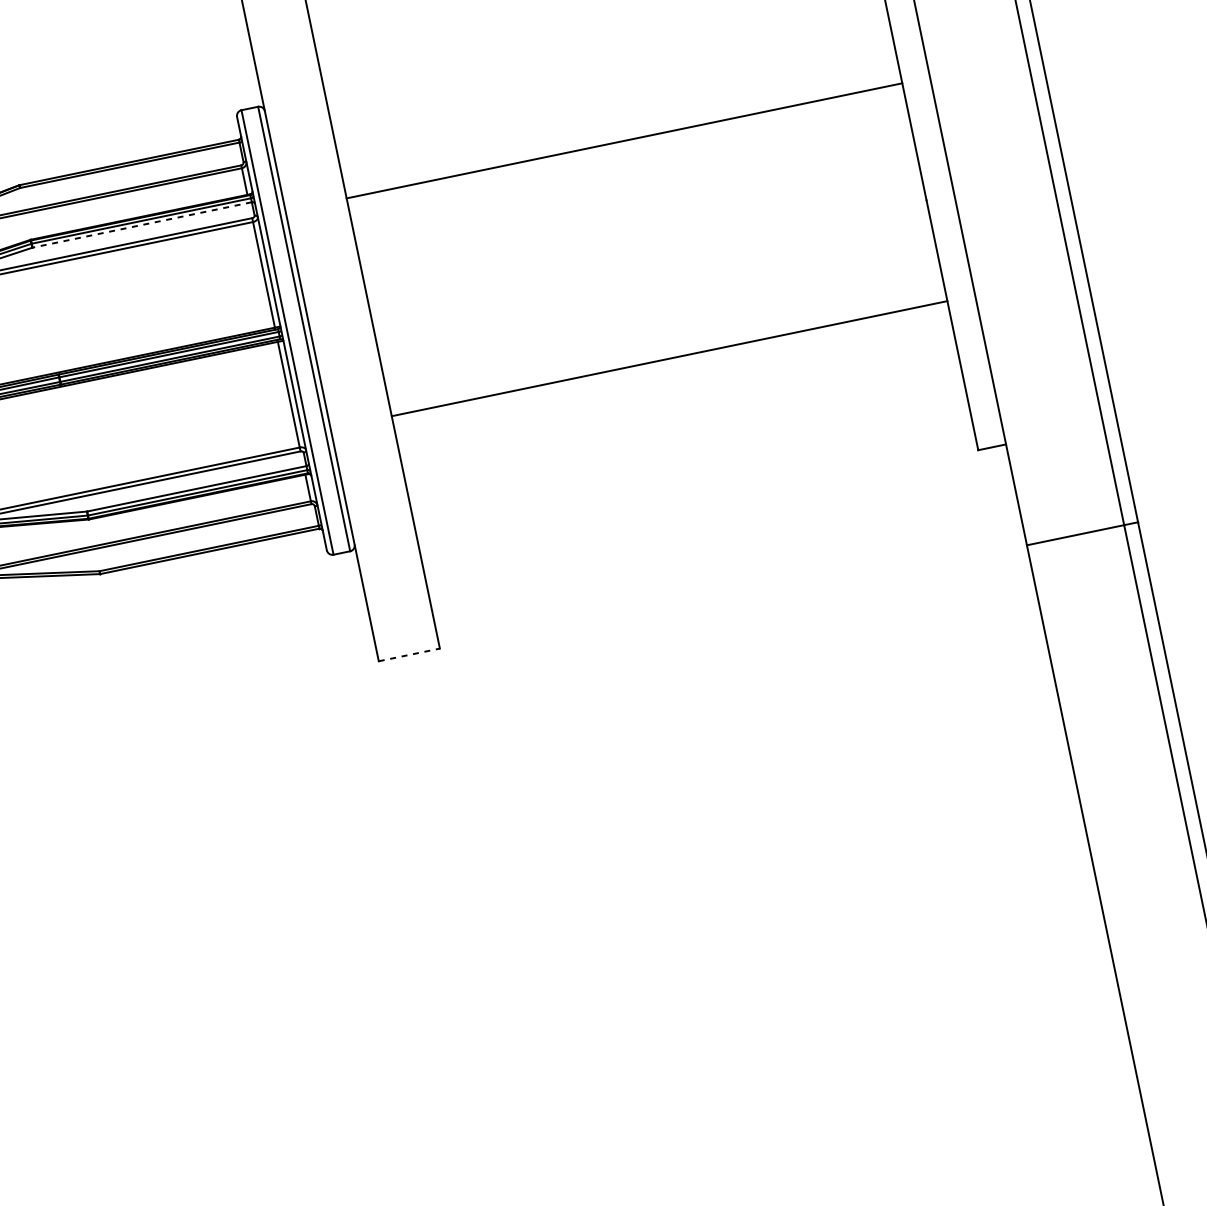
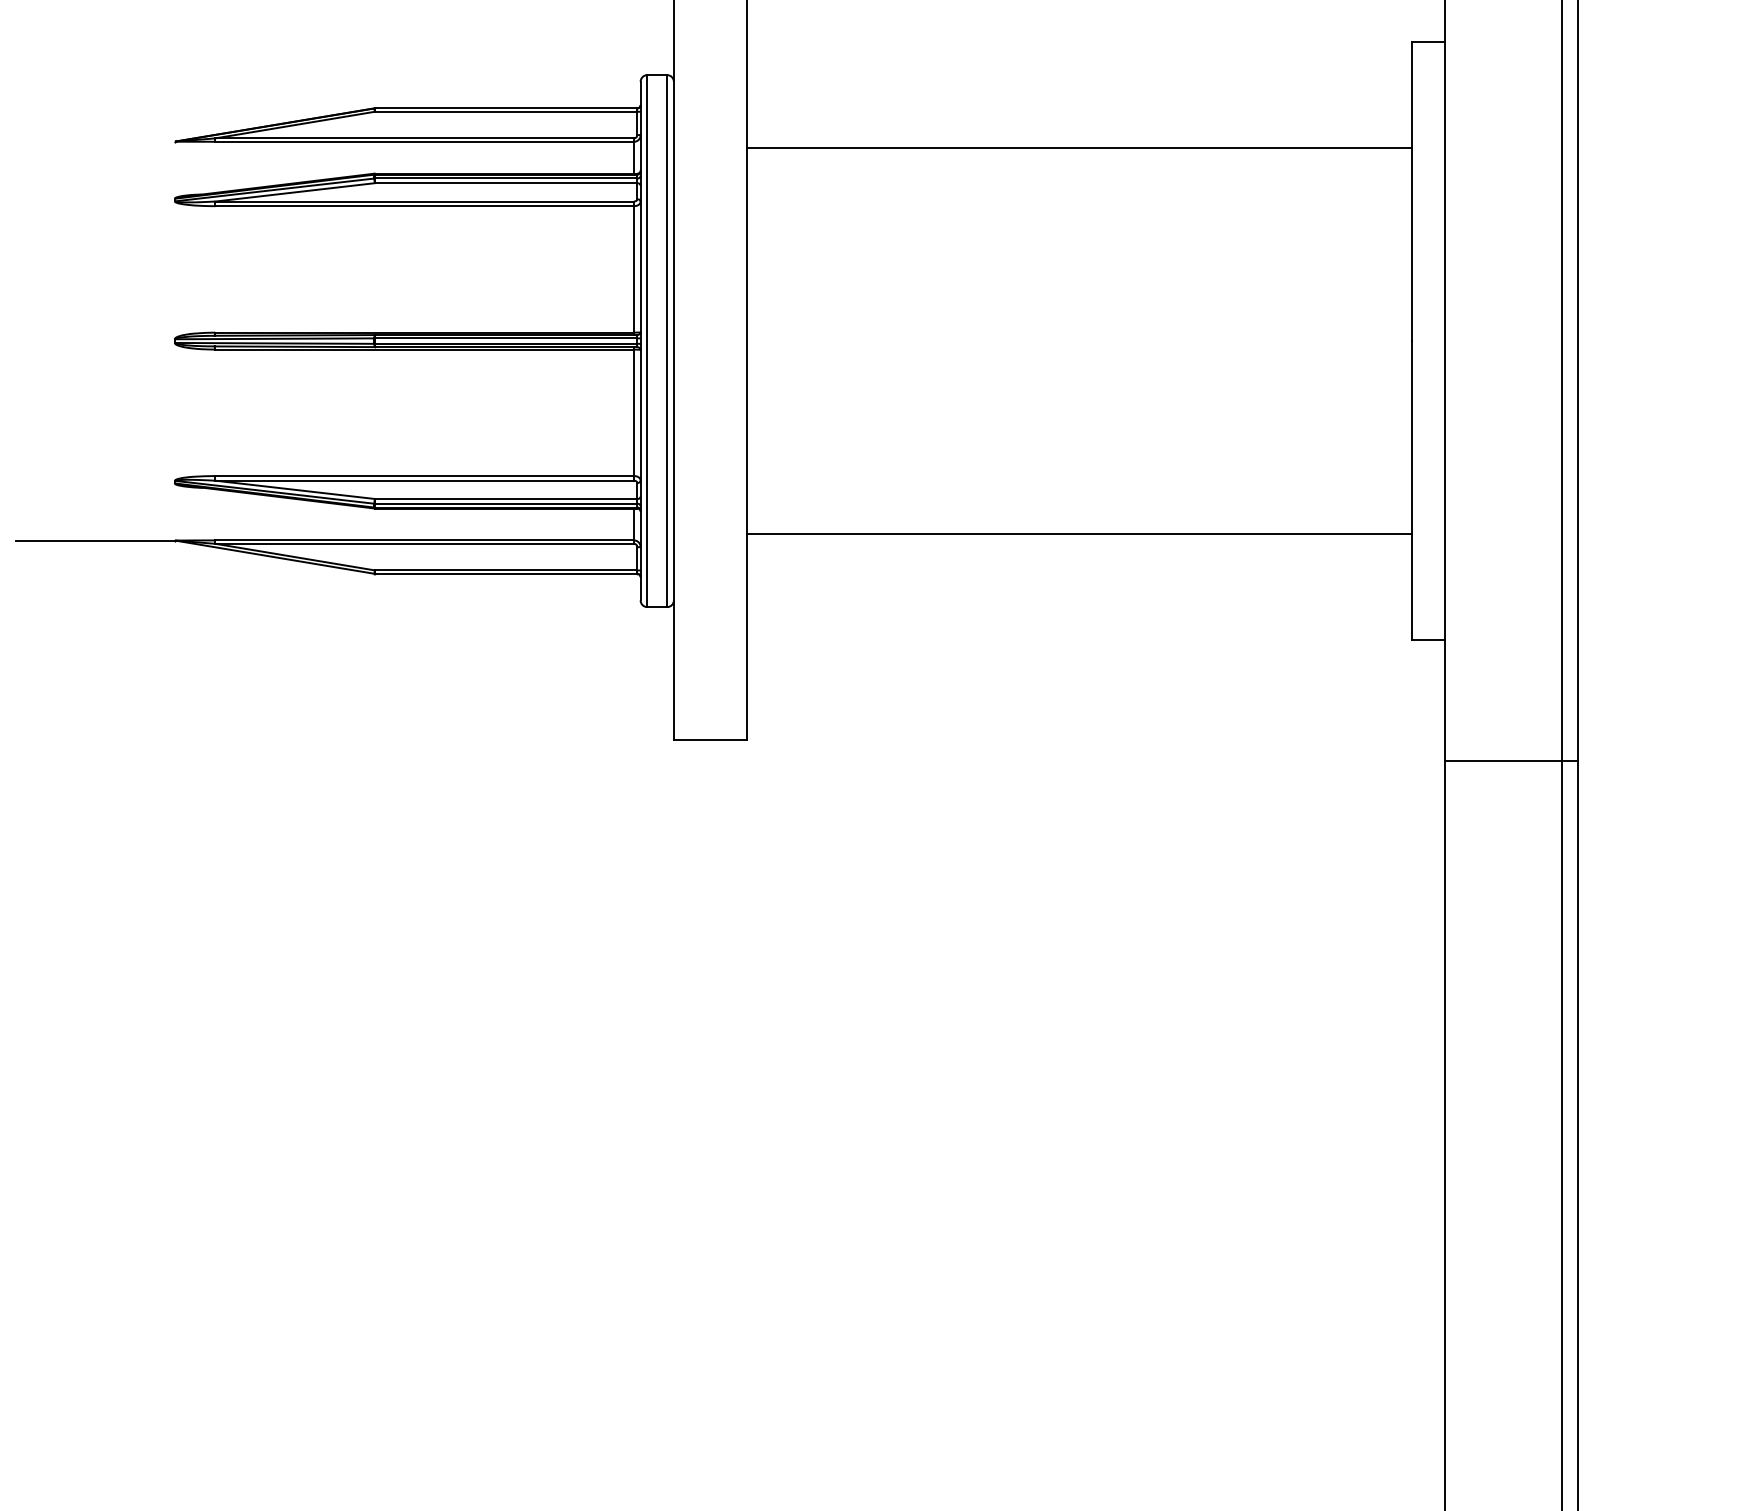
line: (624, 141) -> (1079, 148), moved
line: (141, 225) -> (505, 183), dashed -> solid
line: (669, 358) -> (1079, 533), moved
line: (409, 655) -> (710, 740), dashed -> solid

